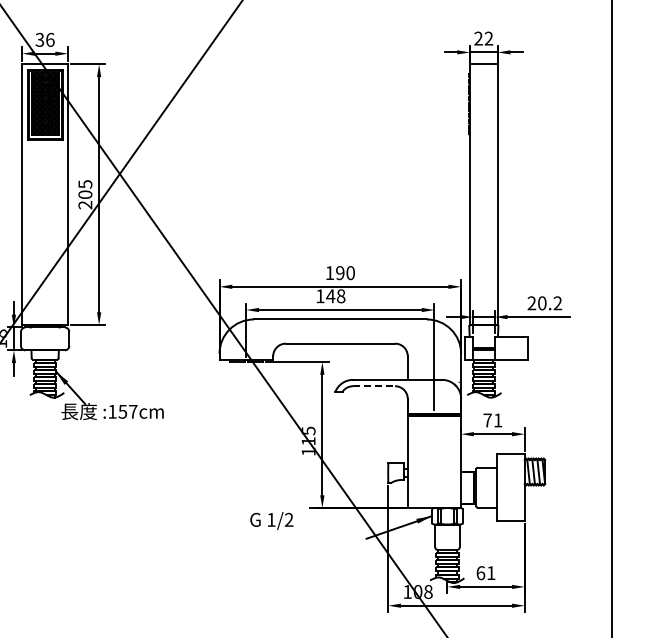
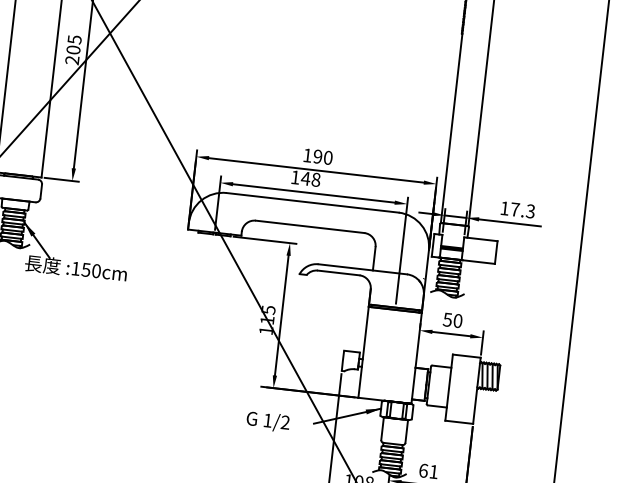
text: (544, 303) -> (517, 210), 20.2 -> 17.3
line: (374, 386) -> (339, 273), dashed -> solid
text: (133, 411) -> (96, 270), :157cm -> :150cm
text: (492, 420) -> (452, 320), 71 -> 50
text: (271, 521) -> (267, 422), moved

